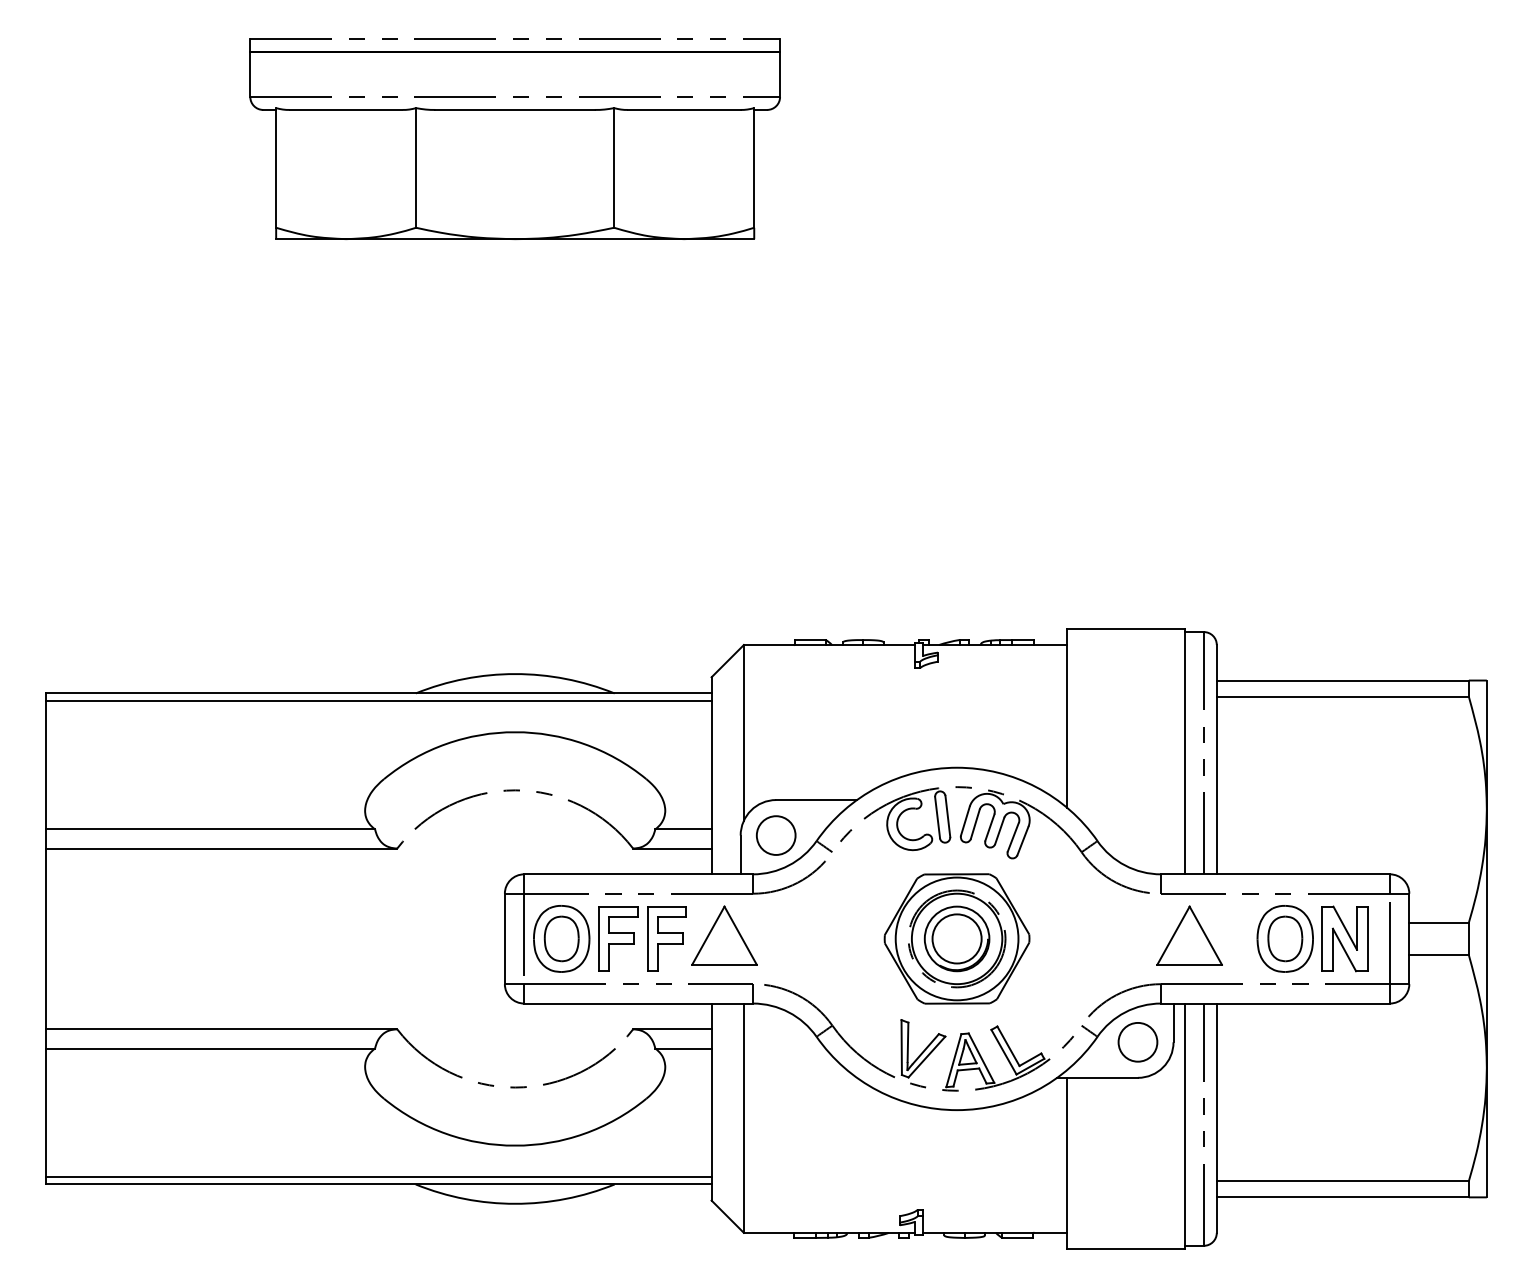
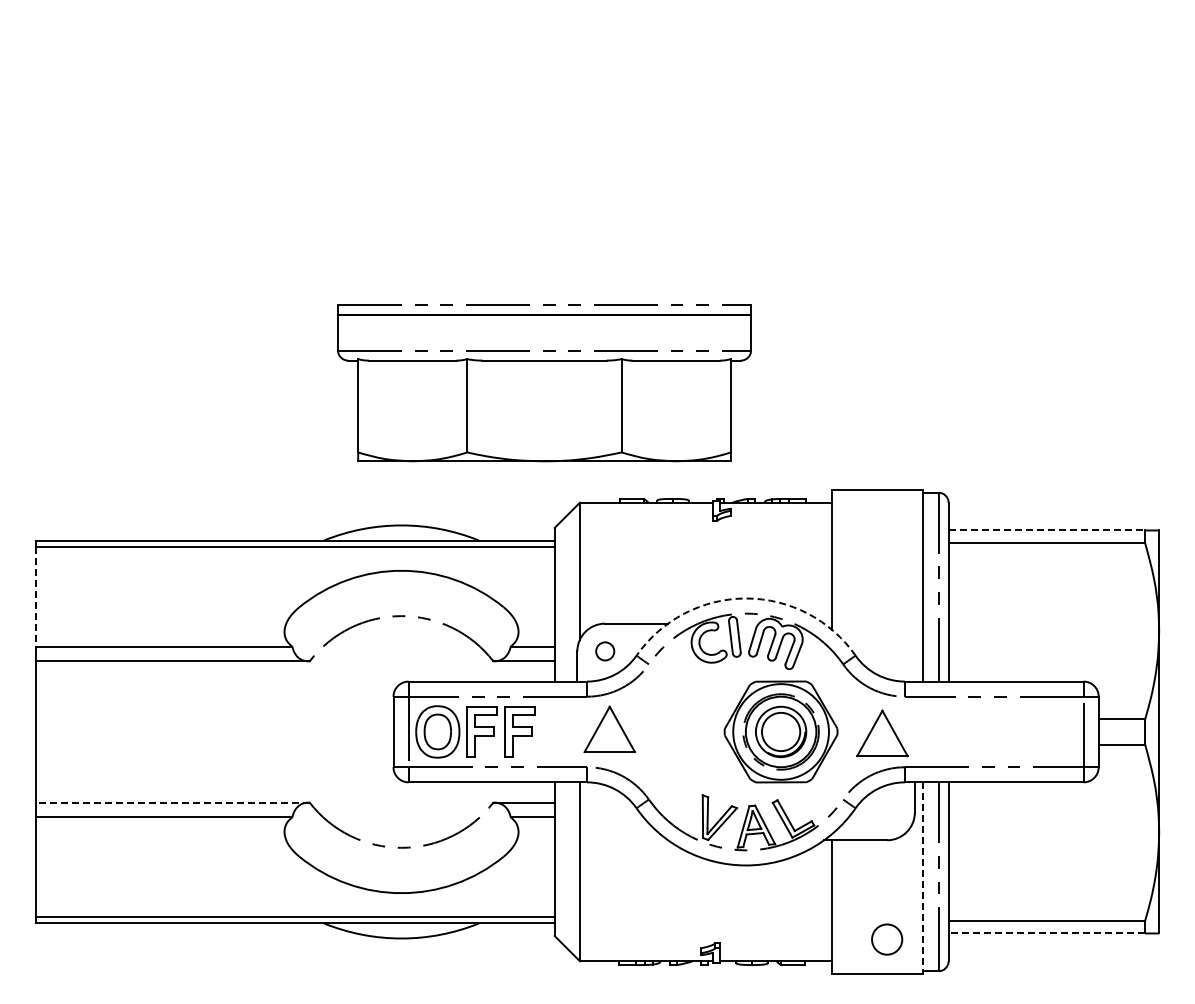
part: (515, 139) -> (544, 383), moved
line: (1343, 680) -> (1047, 530), solid -> dashed
line: (45, 765) -> (35, 596), solid -> dashed
arc: (957, 767) -> (746, 598), solid -> dashed
circle: (776, 835) -> (605, 651), size x0.6
part: (724, 935) -> (609, 729), moved
part: (1189, 935) -> (882, 733), moved
part: (956, 938) -> (780, 731), moved
part: (1311, 938) -> (1022, 731), removed
line: (221, 1029) -> (172, 802), solid -> dashed
circle: (1138, 1042) -> (887, 939), moved
line: (1184, 1126) -> (923, 878), solid -> dashed
line: (1342, 1197) -> (1046, 933), solid -> dashed

